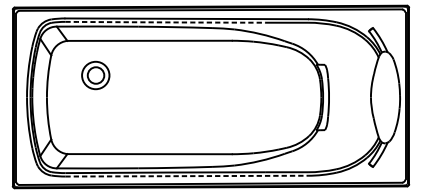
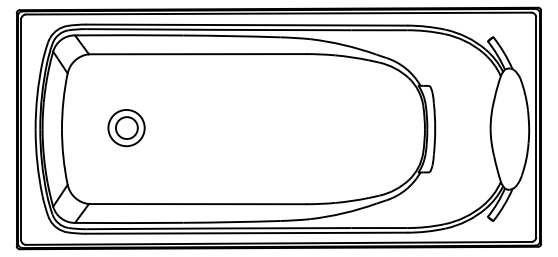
arc: (165, 22) -> (218, 29), dashed -> solid
part: (95, 75) -> (126, 128), moved
line: (187, 176) -> (247, 233), dashed -> solid

